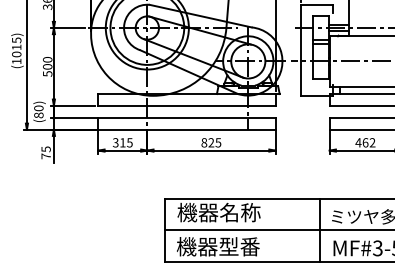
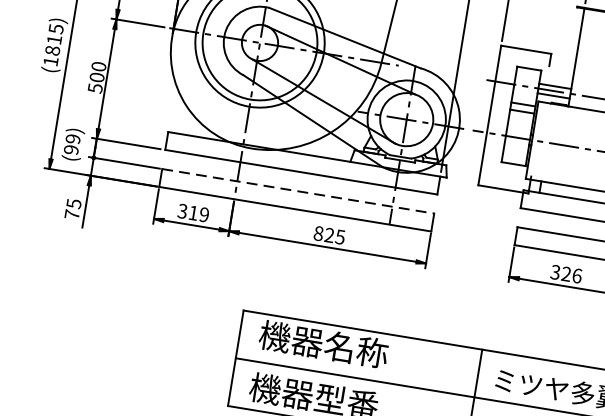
text: (16, 54) -> (52, 50), (1015) -> (1815)
text: (38, 111) -> (71, 143), (80) -> (99)
line: (186, 118) -> (297, 191), solid -> dashed
text: (129, 142) -> (203, 214), 315 -> 319
text: (365, 142) -> (566, 273), 462 -> 326

